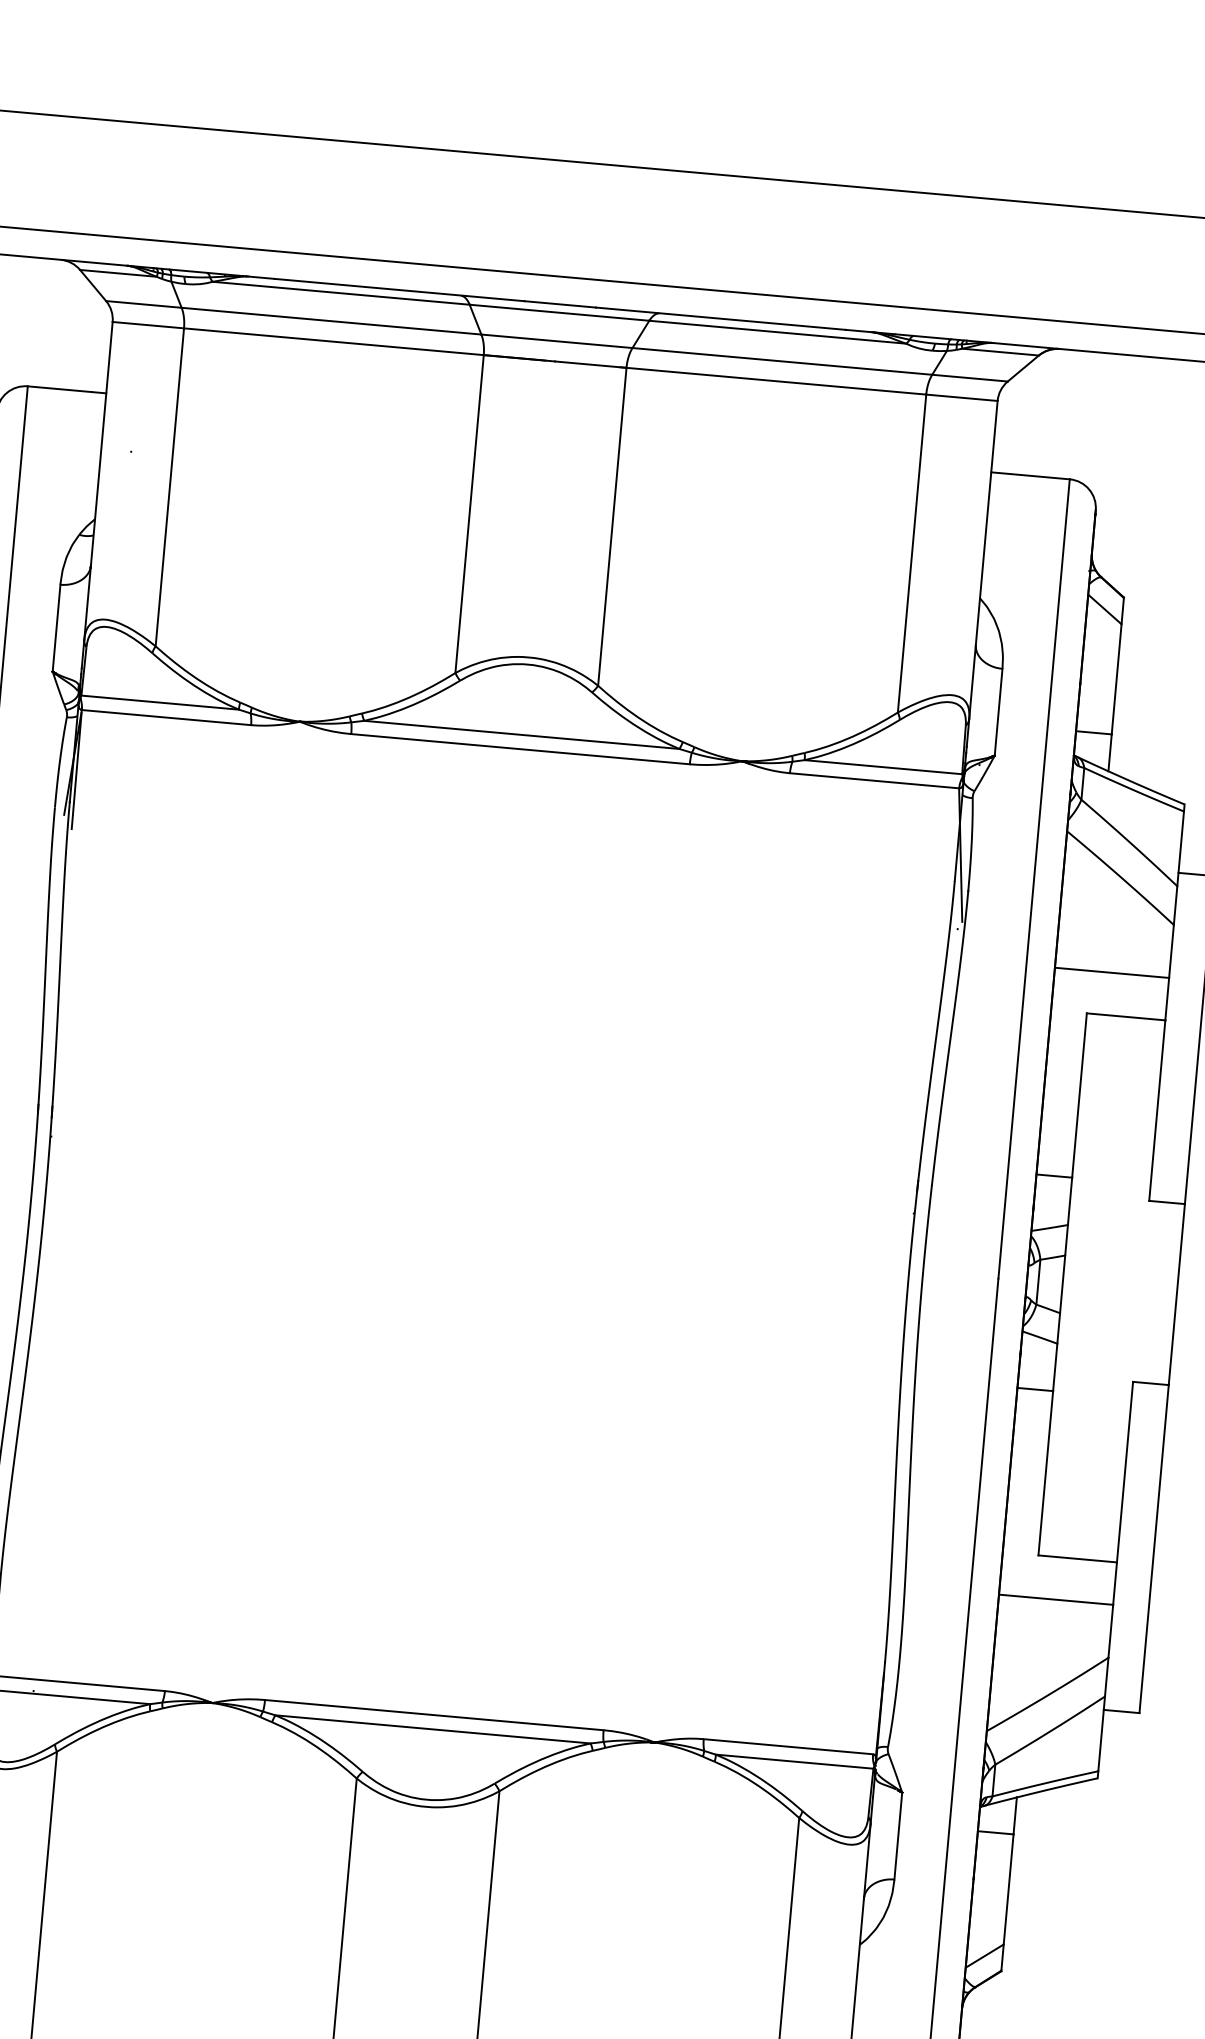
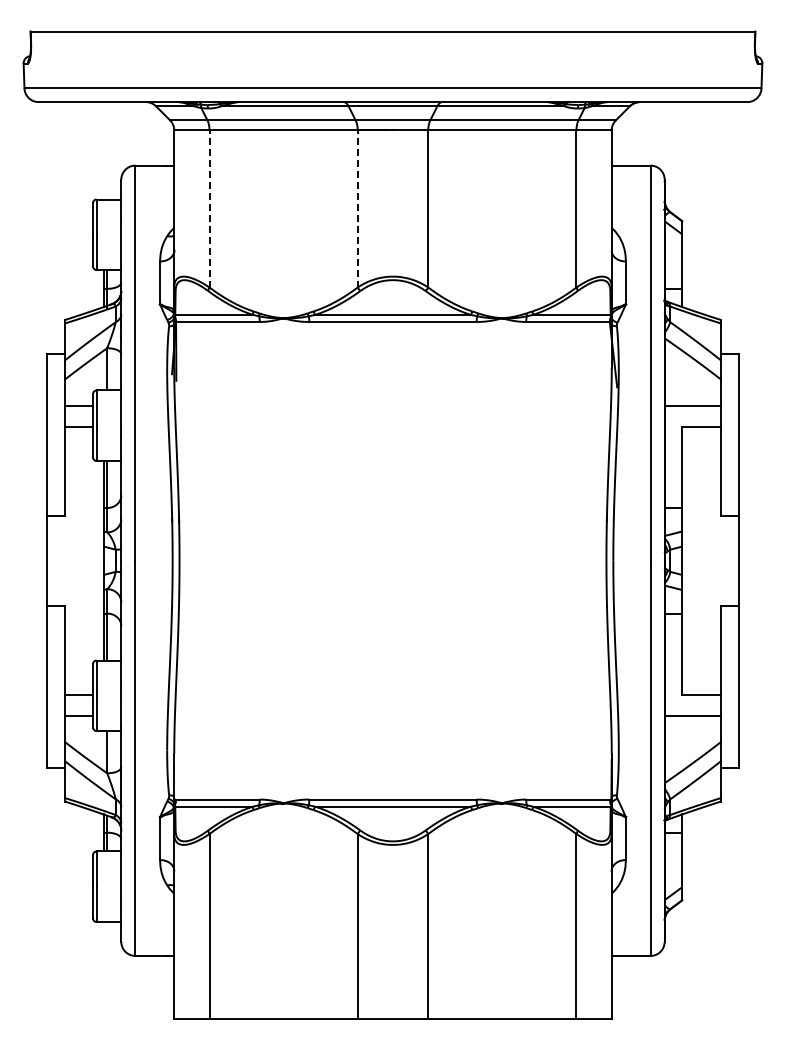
line: (169, 486) -> (209, 208), solid -> dashed
line: (469, 513) -> (357, 208), solid -> dashed

